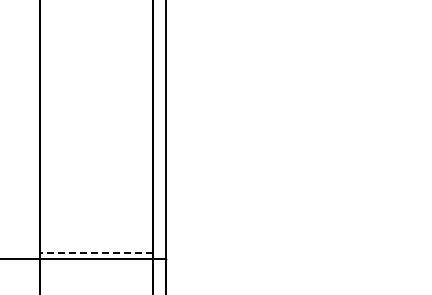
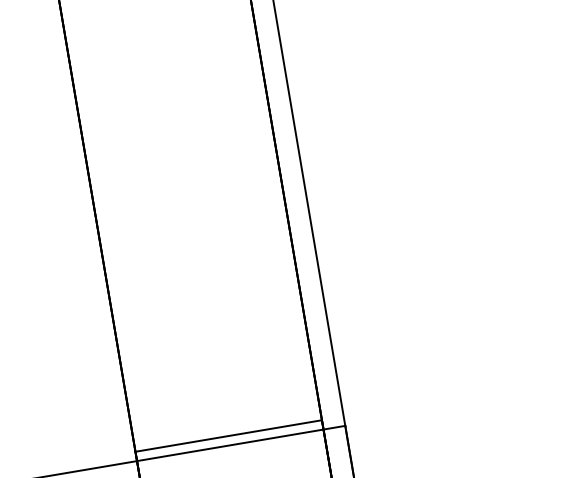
line: (96, 253) -> (229, 435), dashed -> solid

